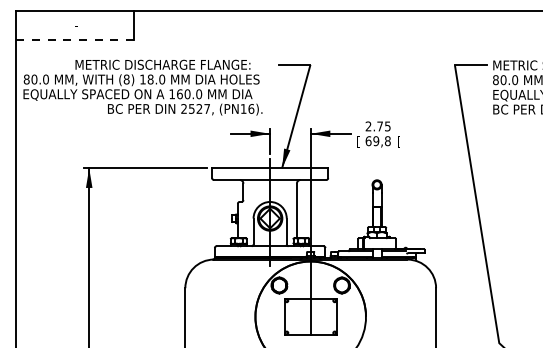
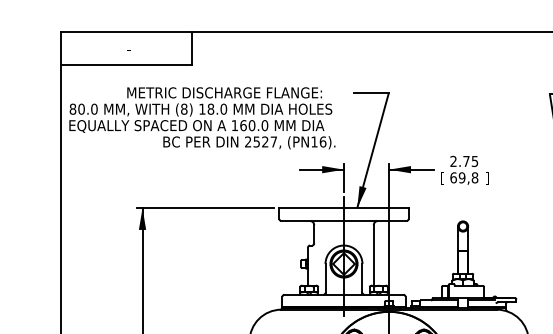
line: (75, 39) -> (127, 64), dashed -> solid
text: (398, 141) -> (486, 178), [ -> ]

